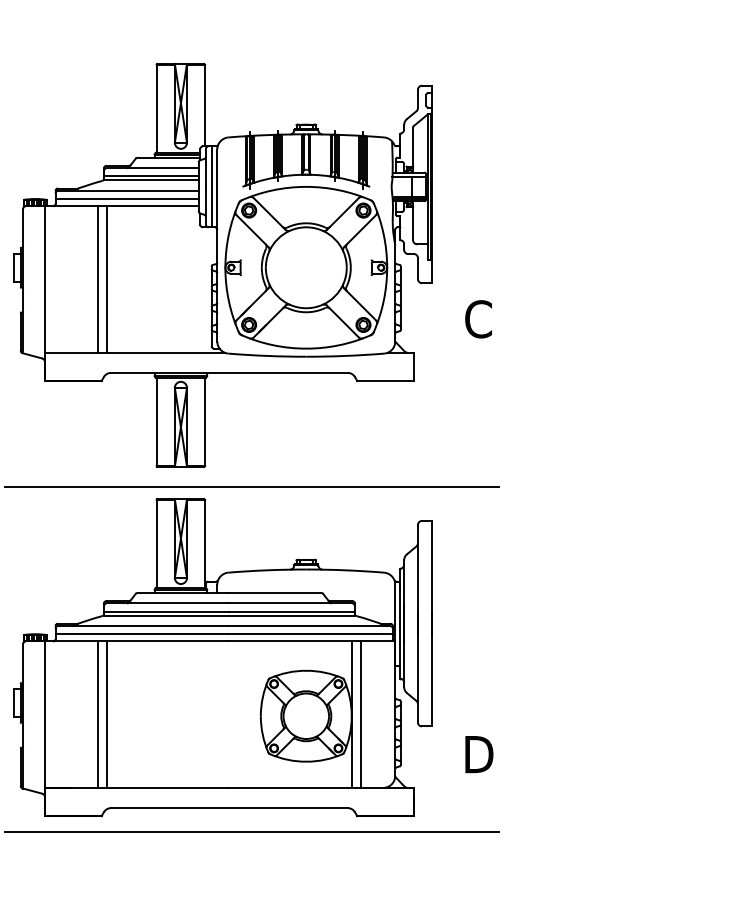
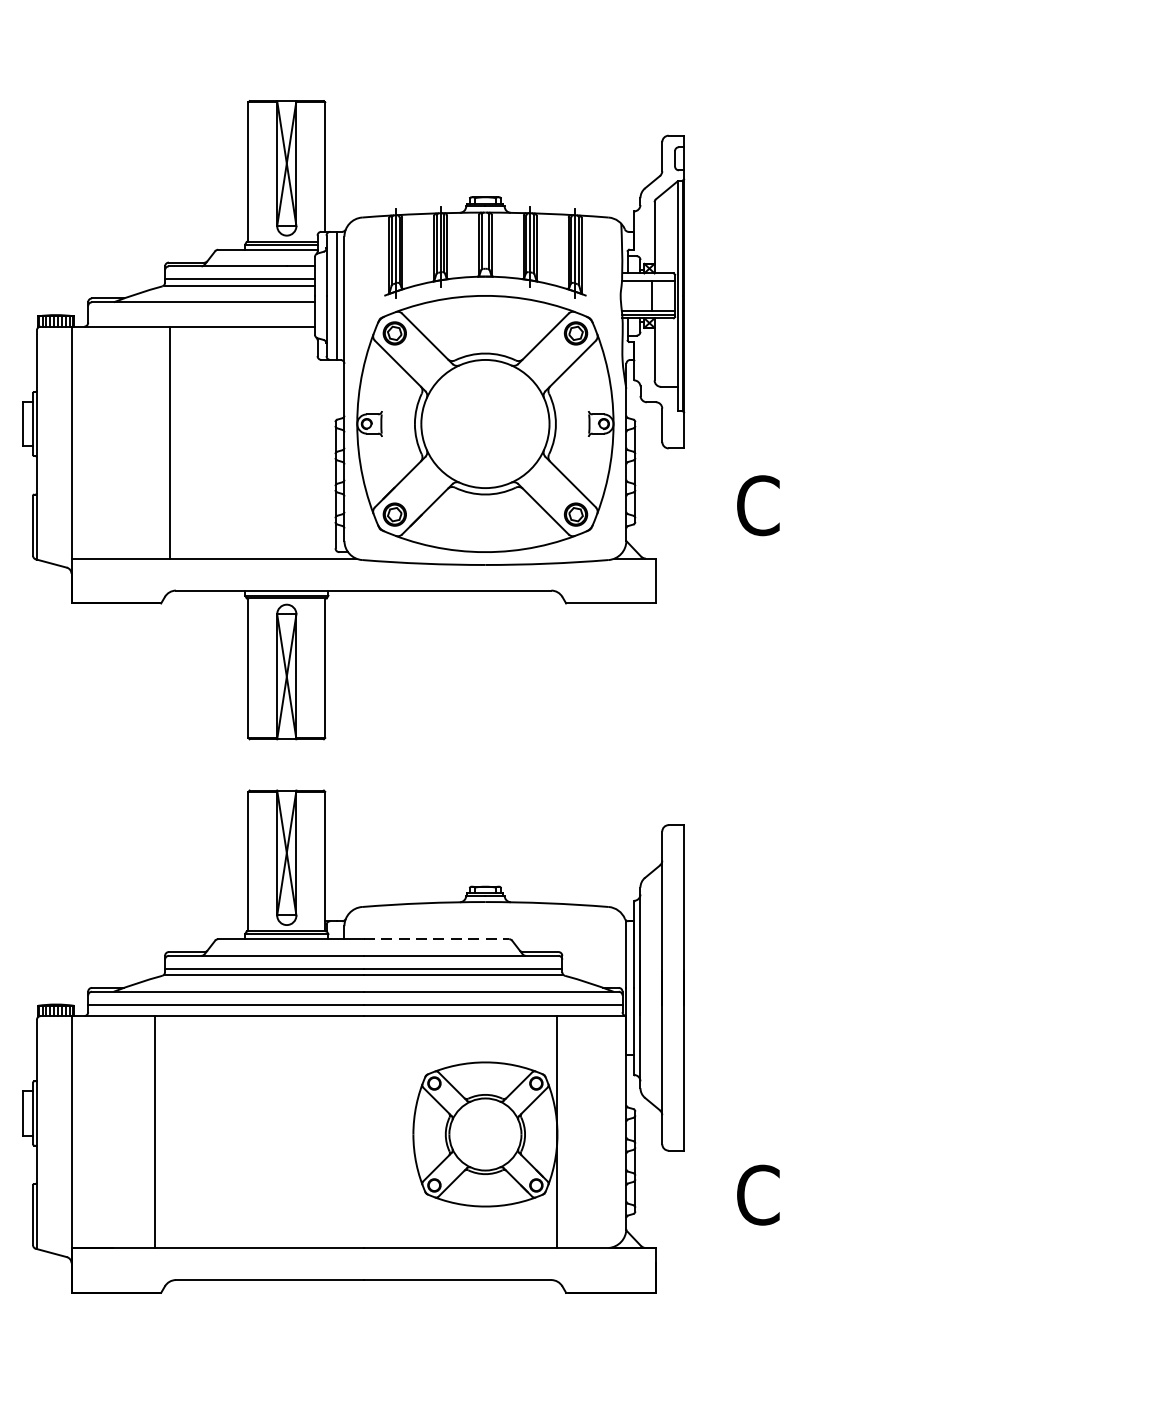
line: (126, 199) -> (200, 315), removed
line: (97, 279) -> (154, 442), removed
line: (251, 486) -> (398, 770), removed
line: (275, 592) -> (436, 938), solid -> dashed
line: (107, 714) -> (170, 1131), removed
line: (361, 714) -> (572, 1131), removed
text: (479, 754) -> (759, 1195), D -> C
line: (251, 832) -> (398, 1318), removed

